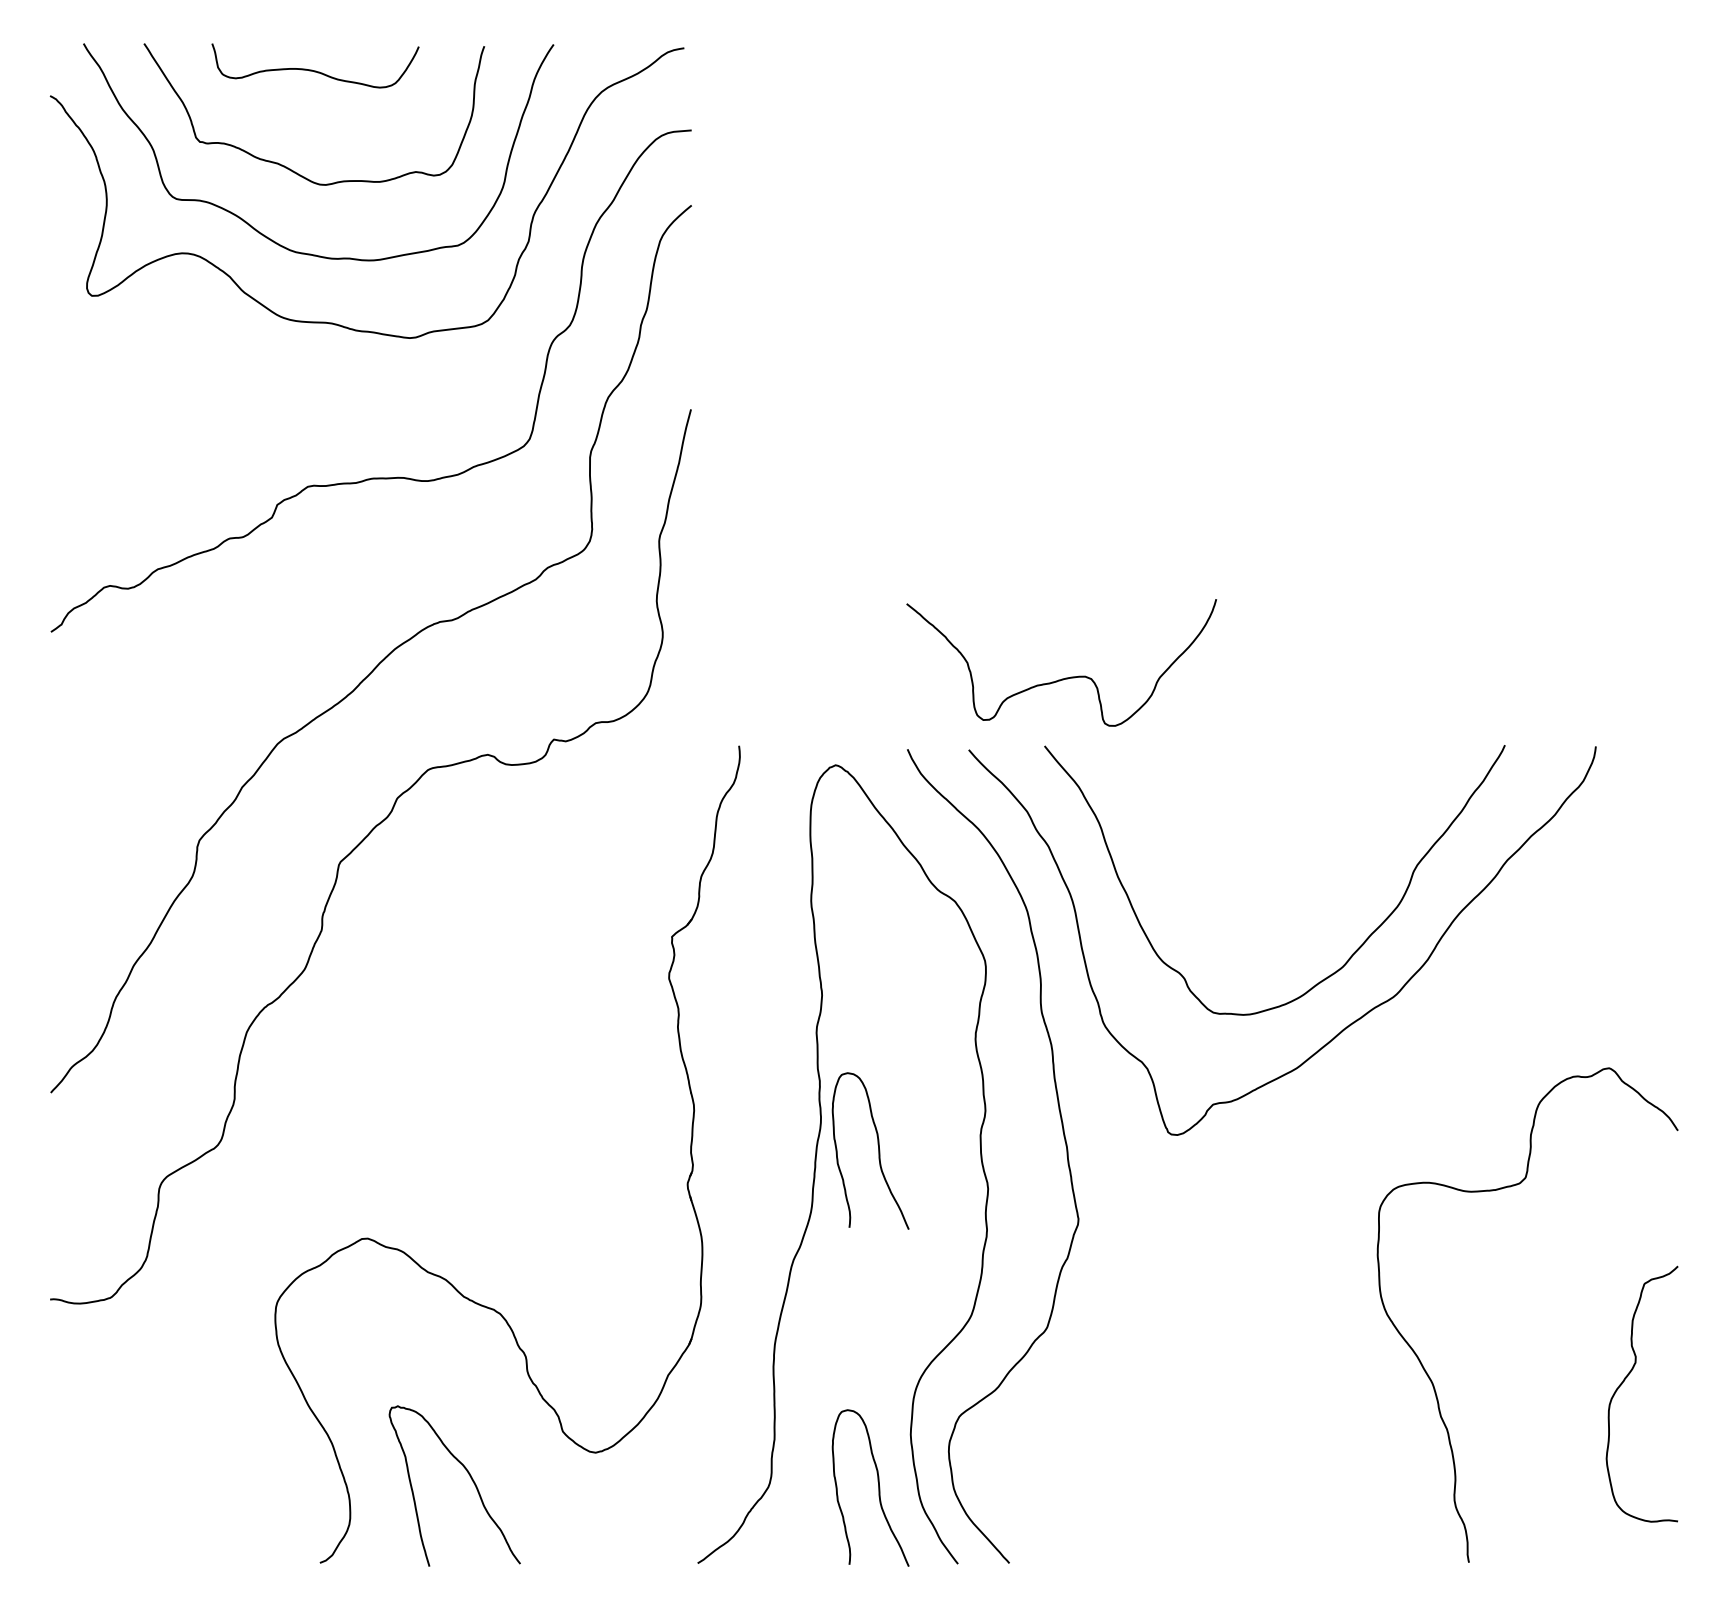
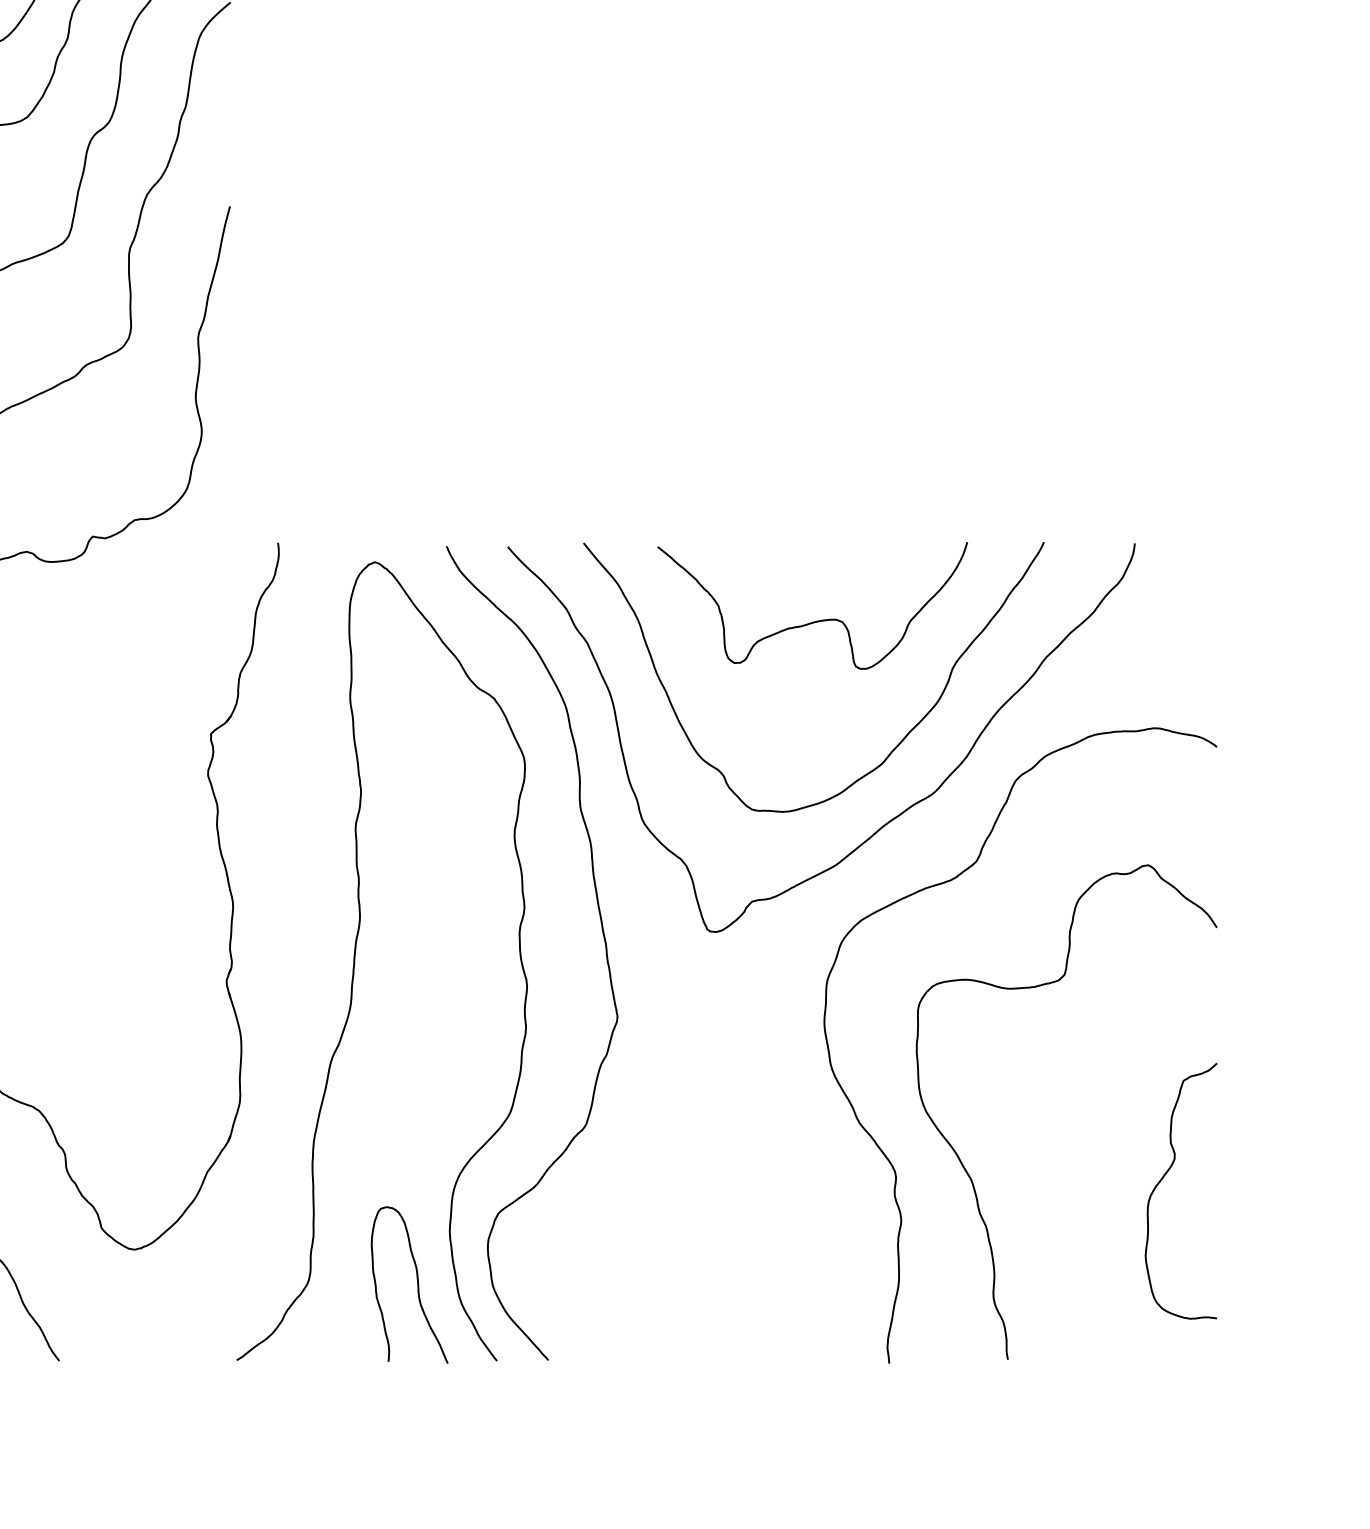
curve: (1065, 677) -> (816, 620), moved
curve: (878, 1150) -> (417, 947), removed
curve: (1341, 1350) -> (880, 1147), added

